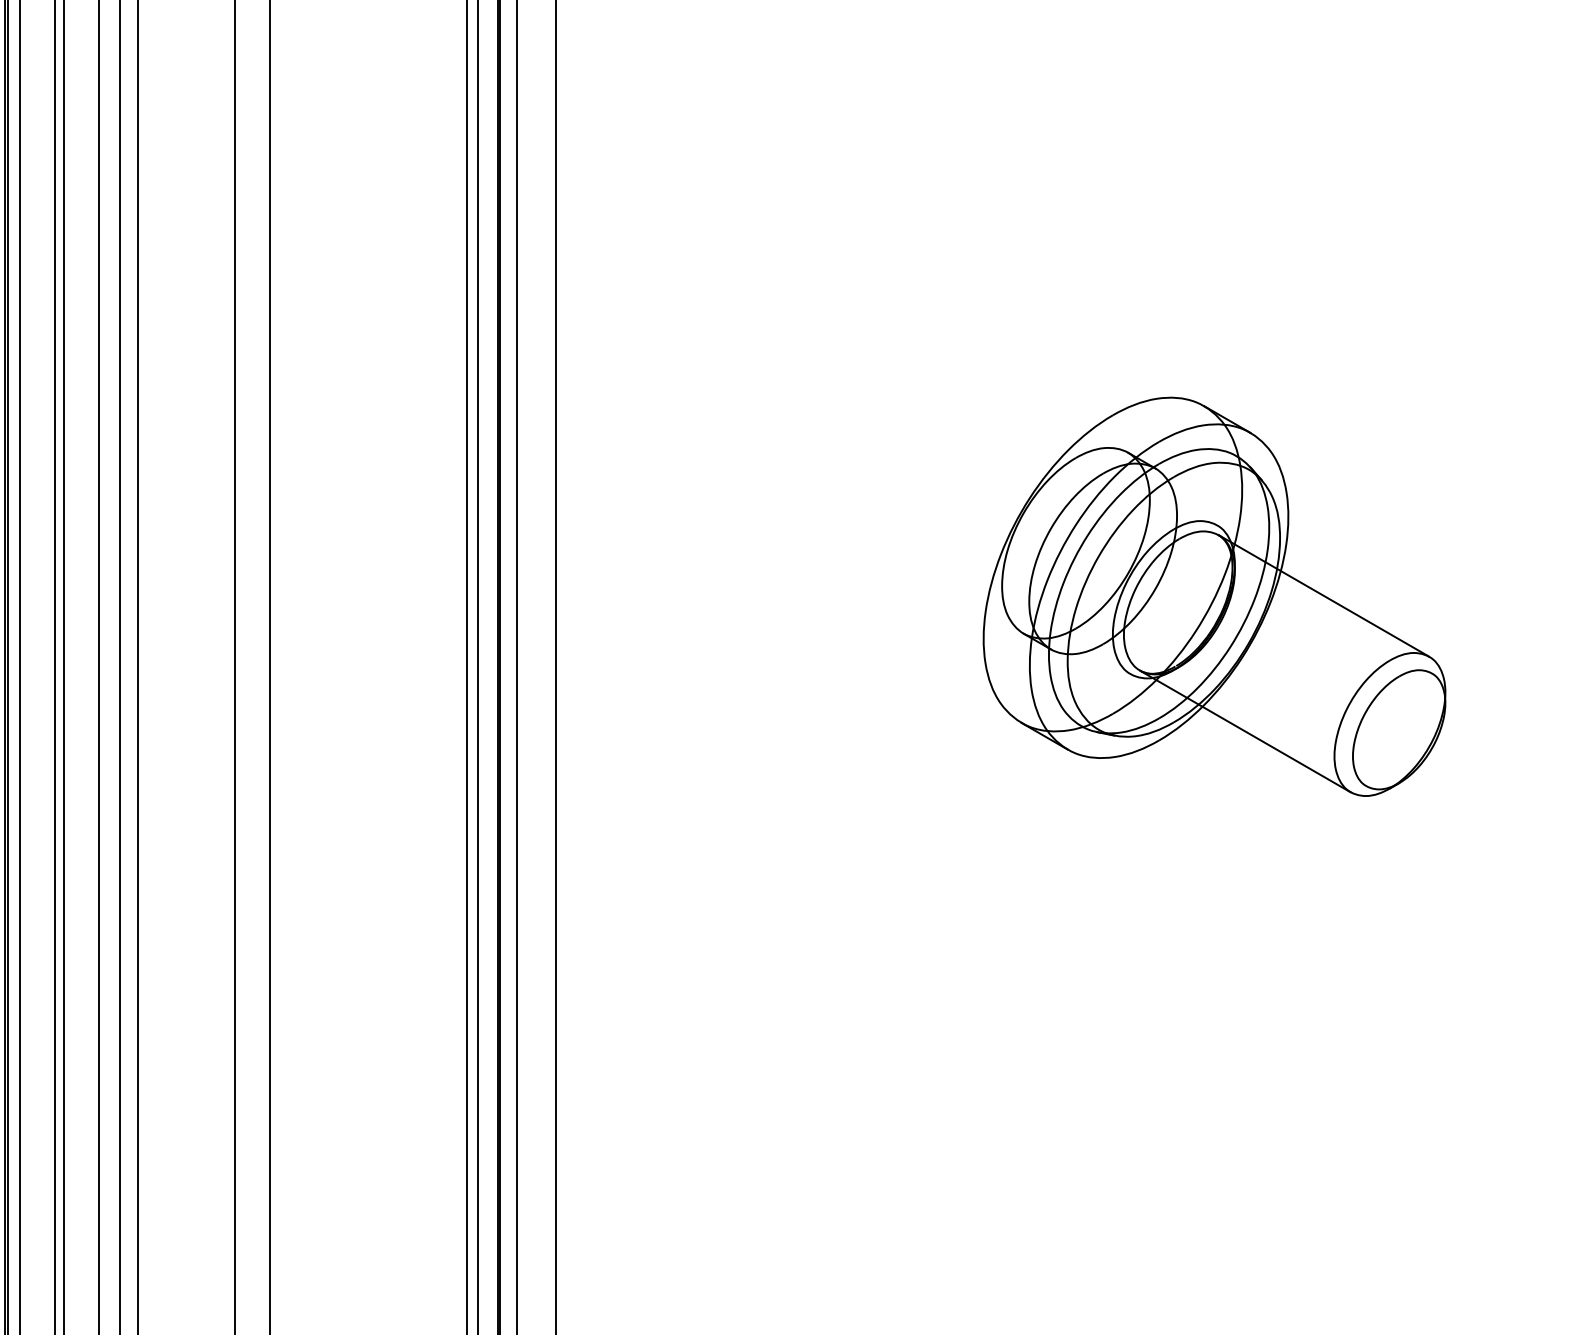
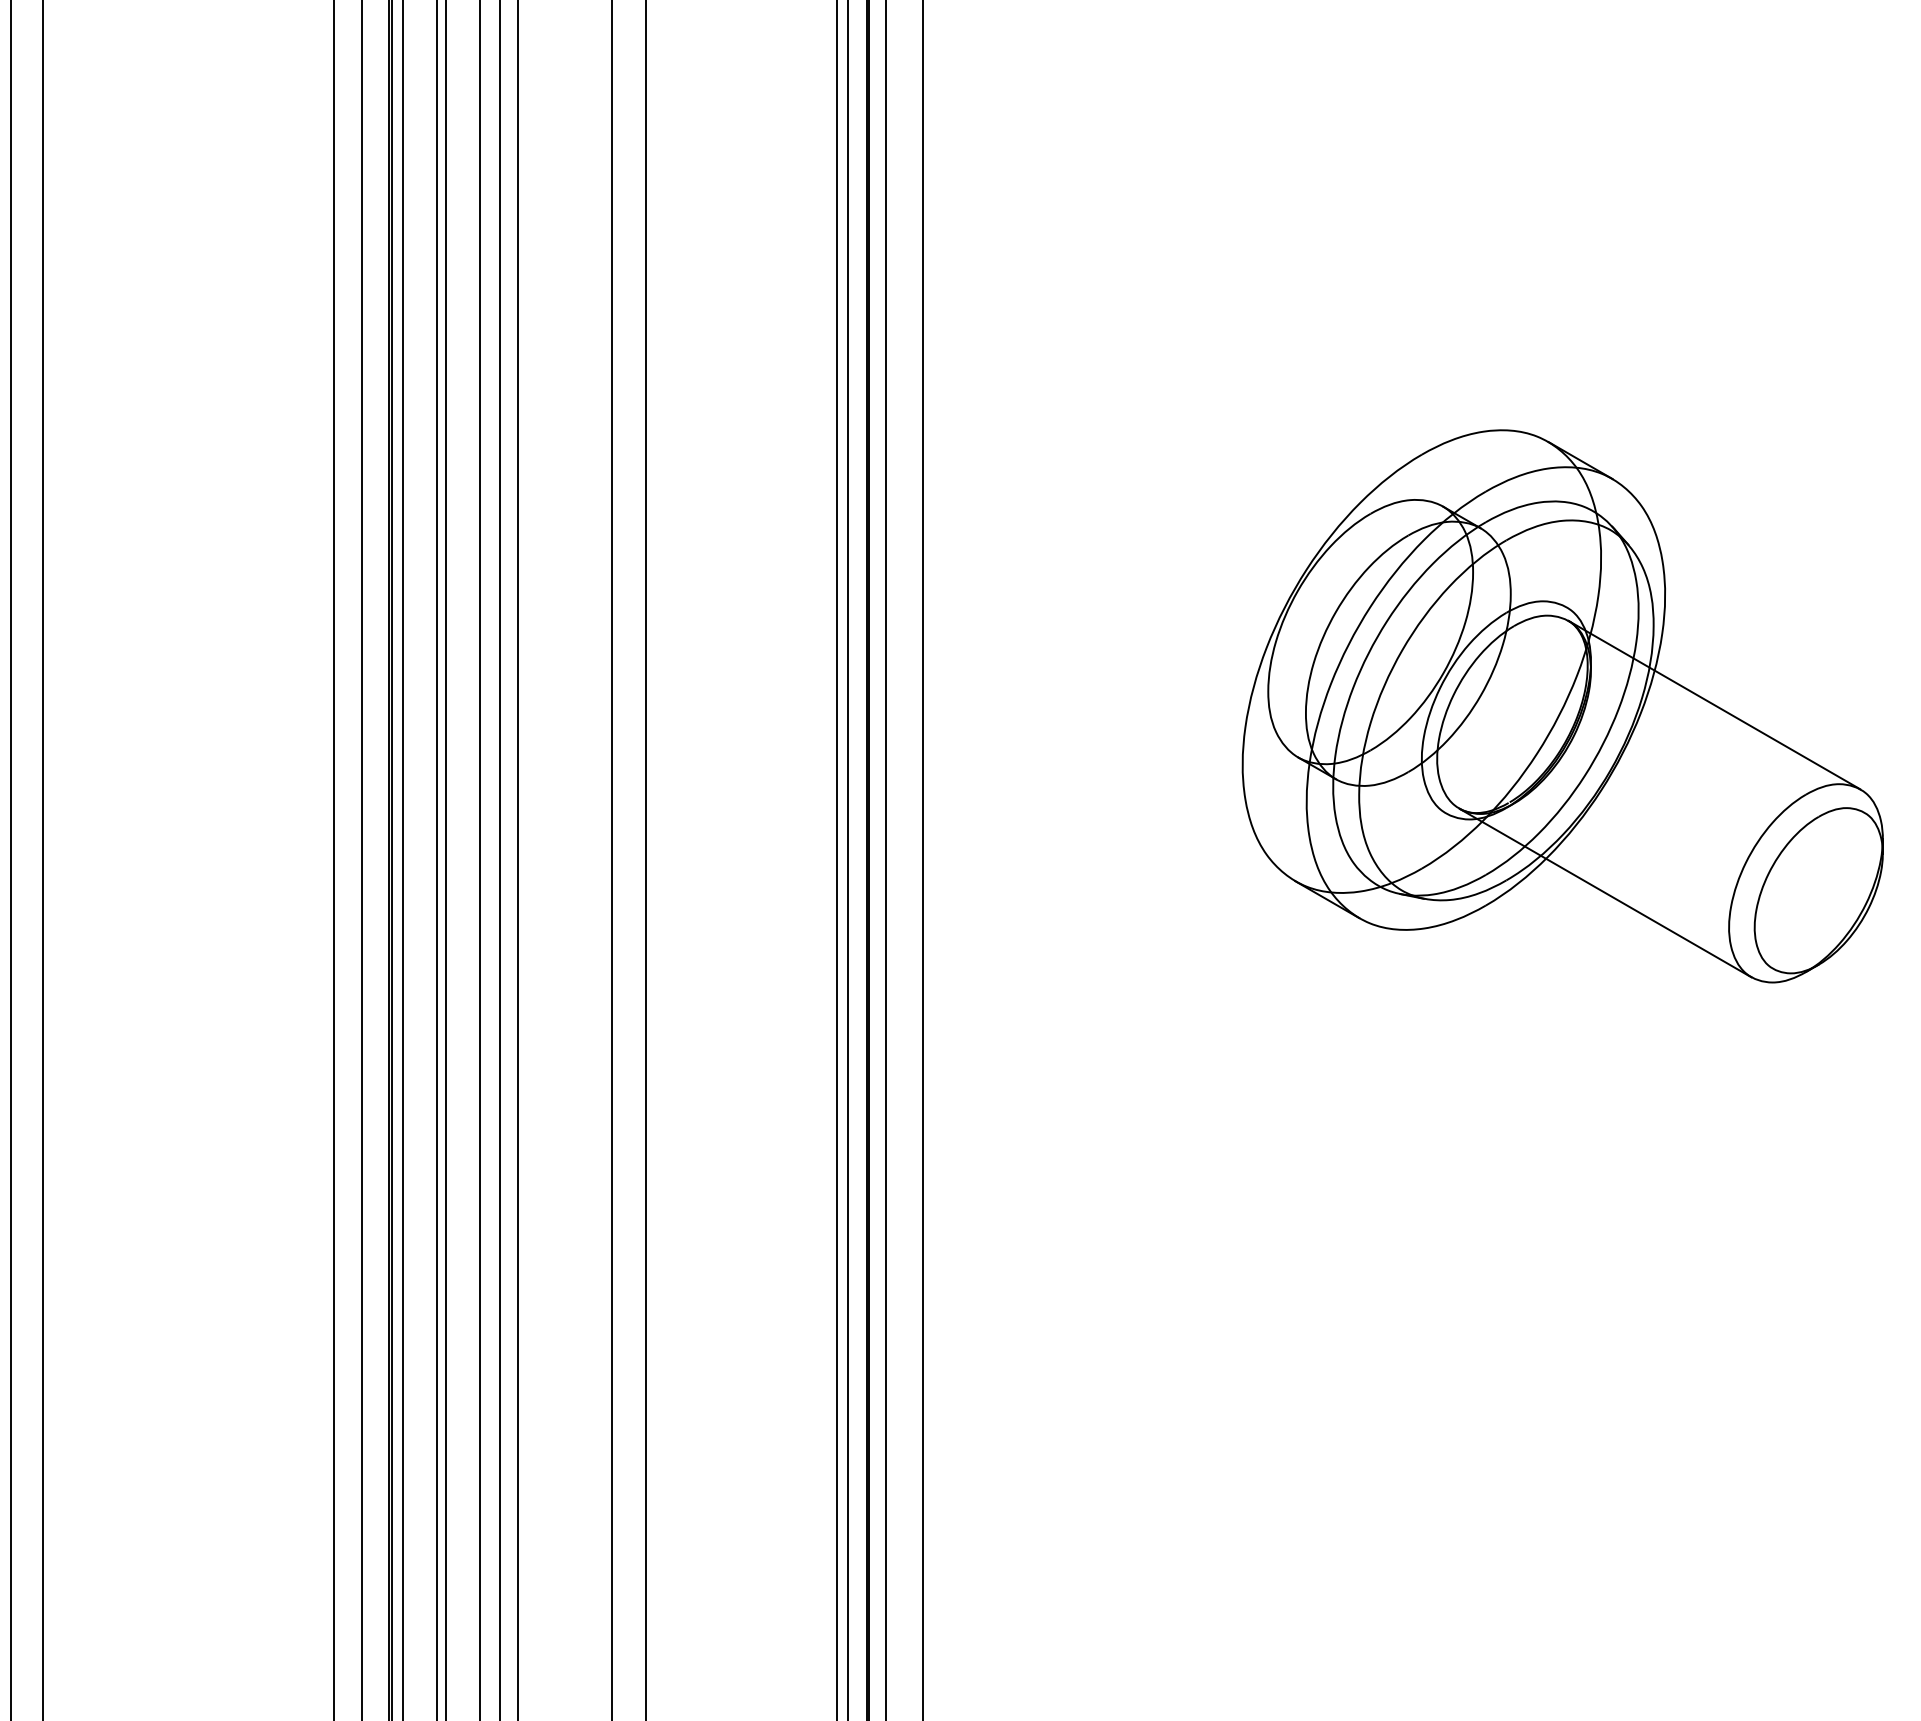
part: (1214, 596) -> (1562, 706), size x1.43

